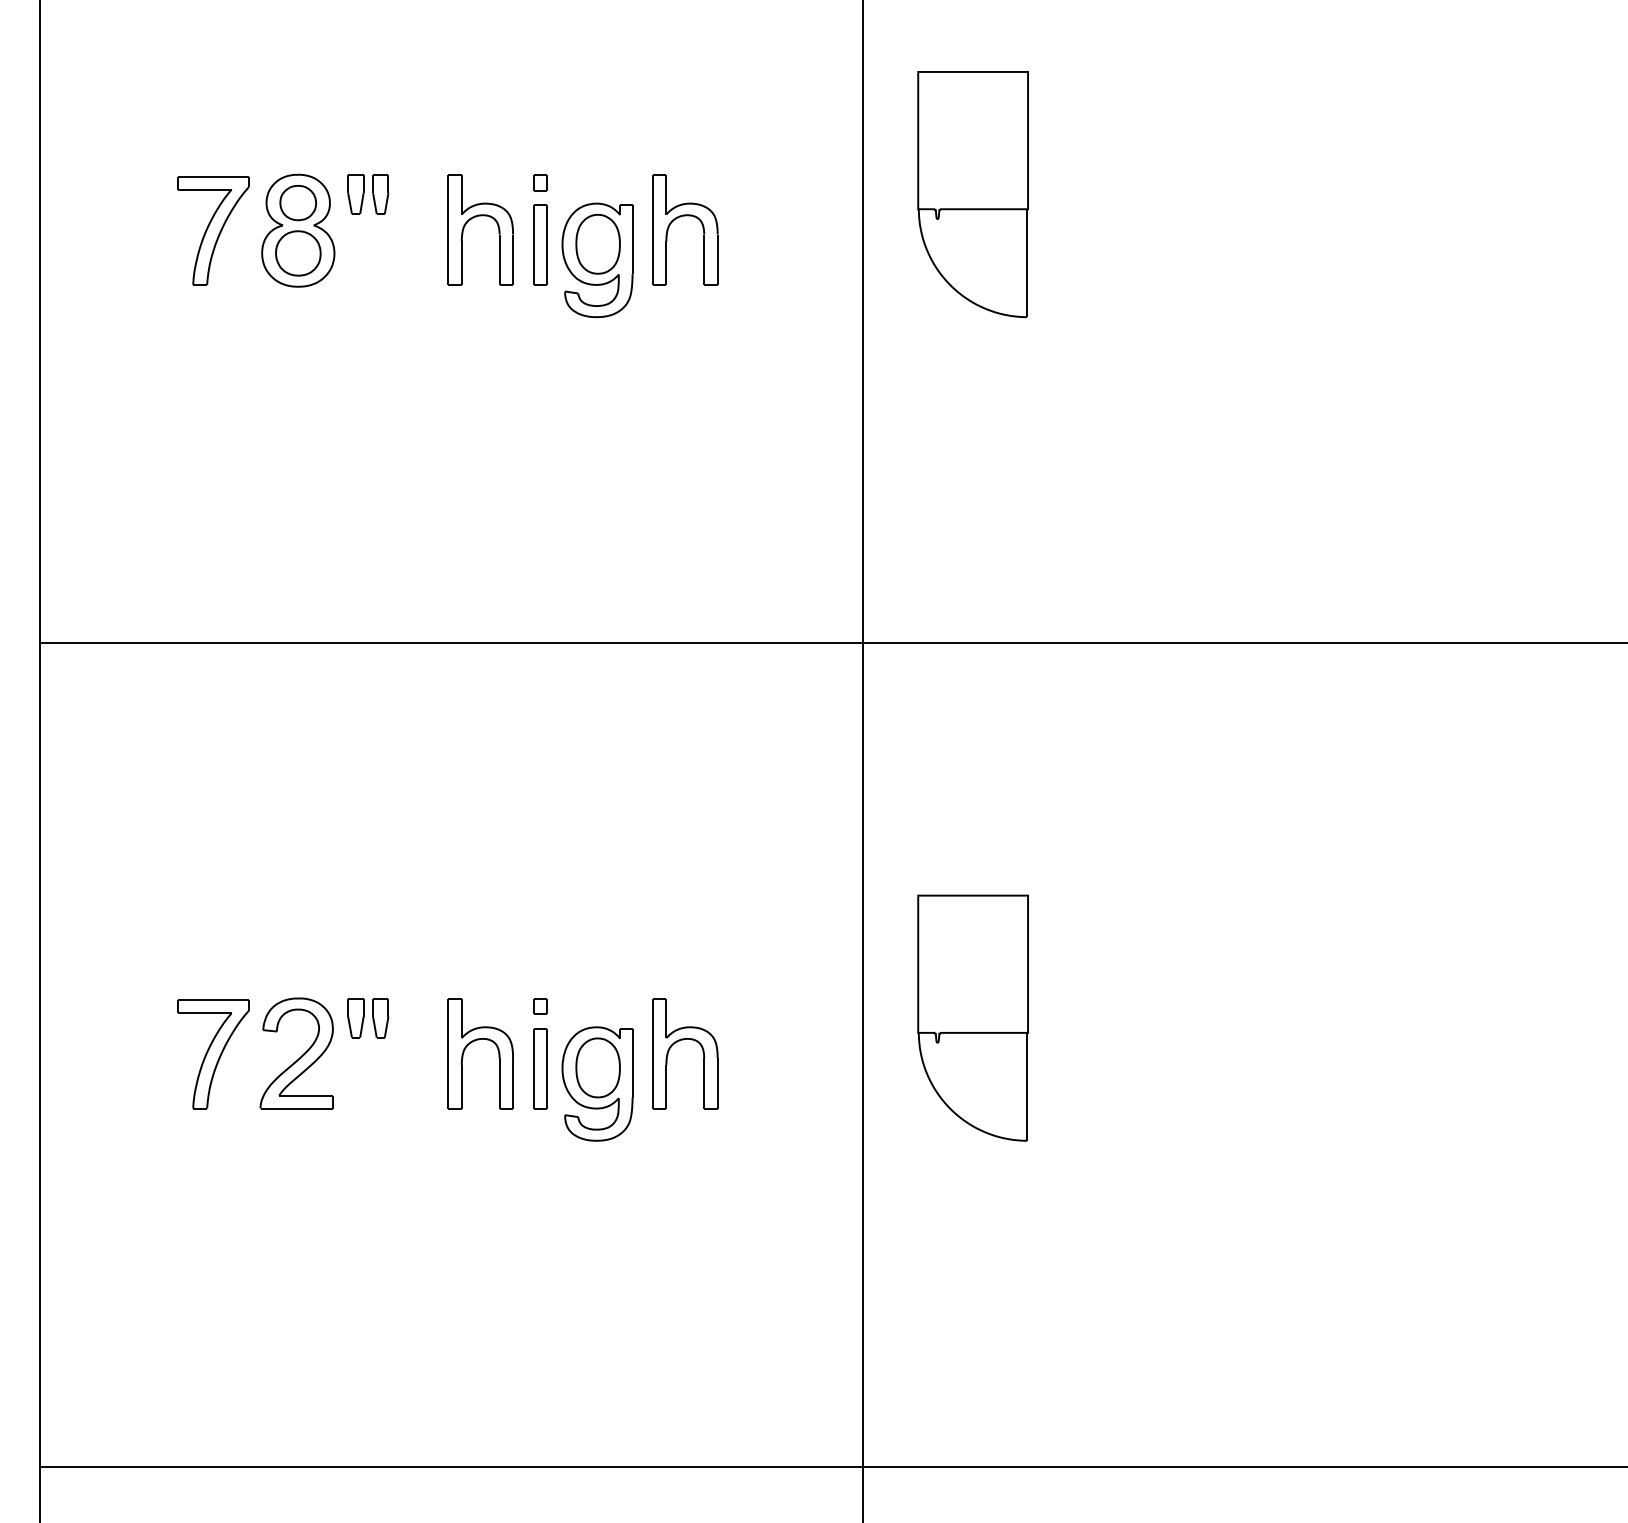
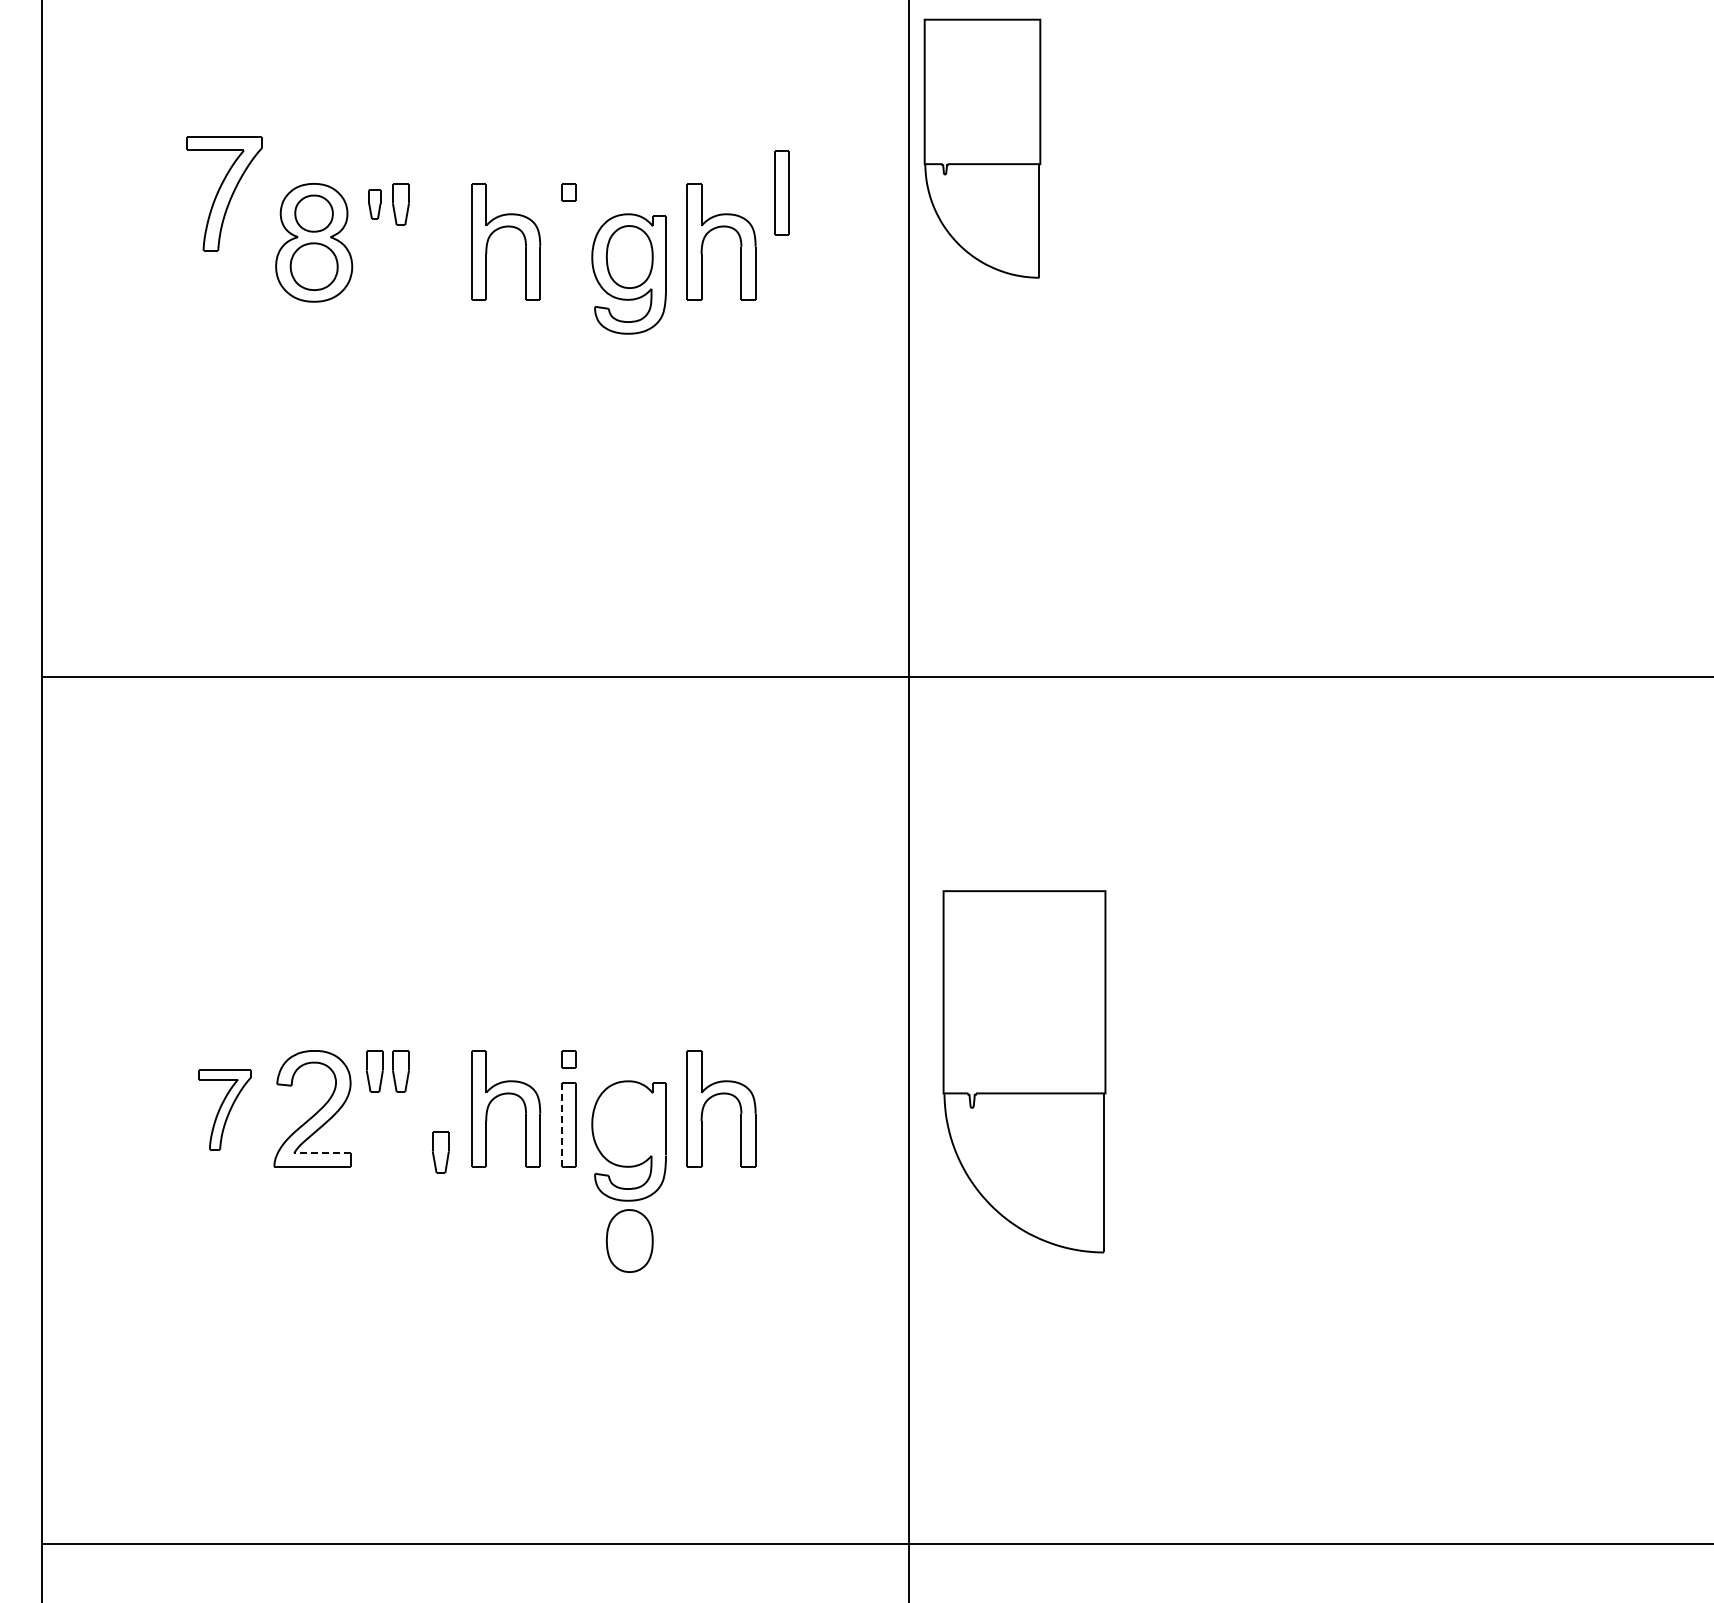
part: (355, 194) -> (374, 204), size x0.7
part: (973, 194) -> (982, 148), moved
part: (213, 230) -> (224, 193), moved
part: (539, 244) -> (781, 192), moved
part: (973, 1018) -> (1024, 1071), size x1.4
part: (213, 1054) -> (224, 1109), size x0.7
part: (597, 1067) -> (629, 1240), moved
line: (533, 1069) -> (561, 1125), solid -> dashed
part: (418, 1094) -> (440, 1152), added
line: (306, 1095) -> (322, 1153), solid -> dashed

